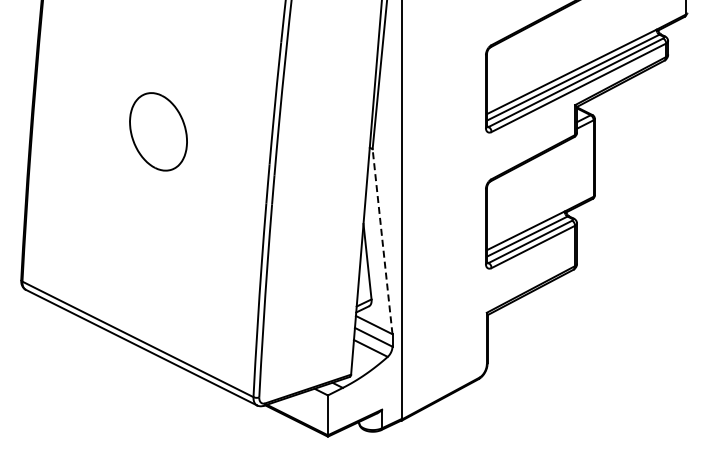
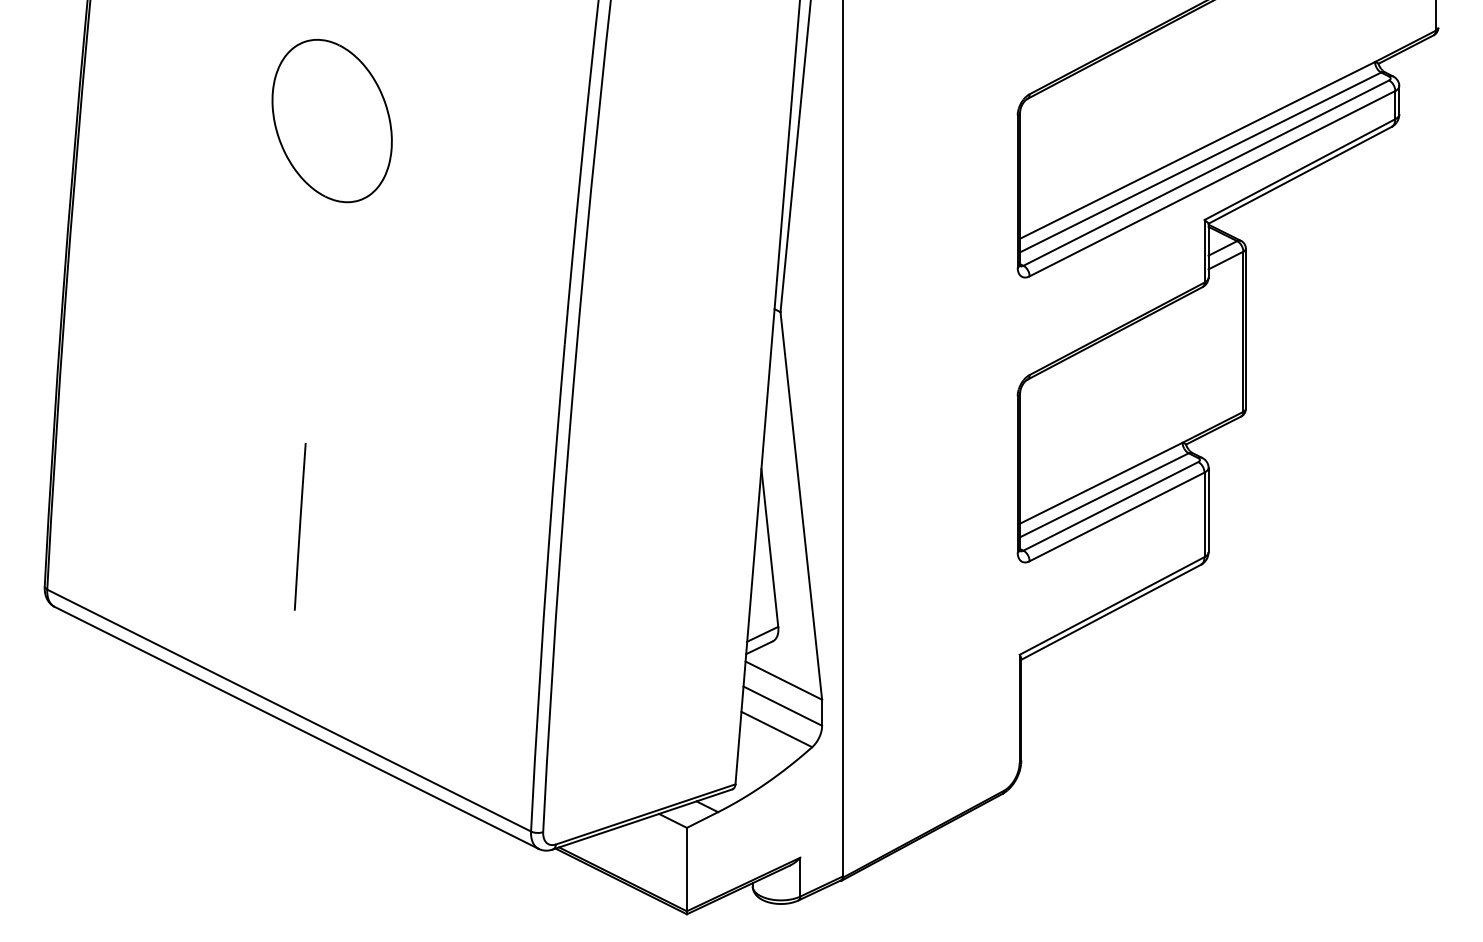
part: (158, 131) -> (332, 120), moved
line: (382, 241) -> (801, 505), dashed -> solid
line: (142, 251) -> (298, 526), added

